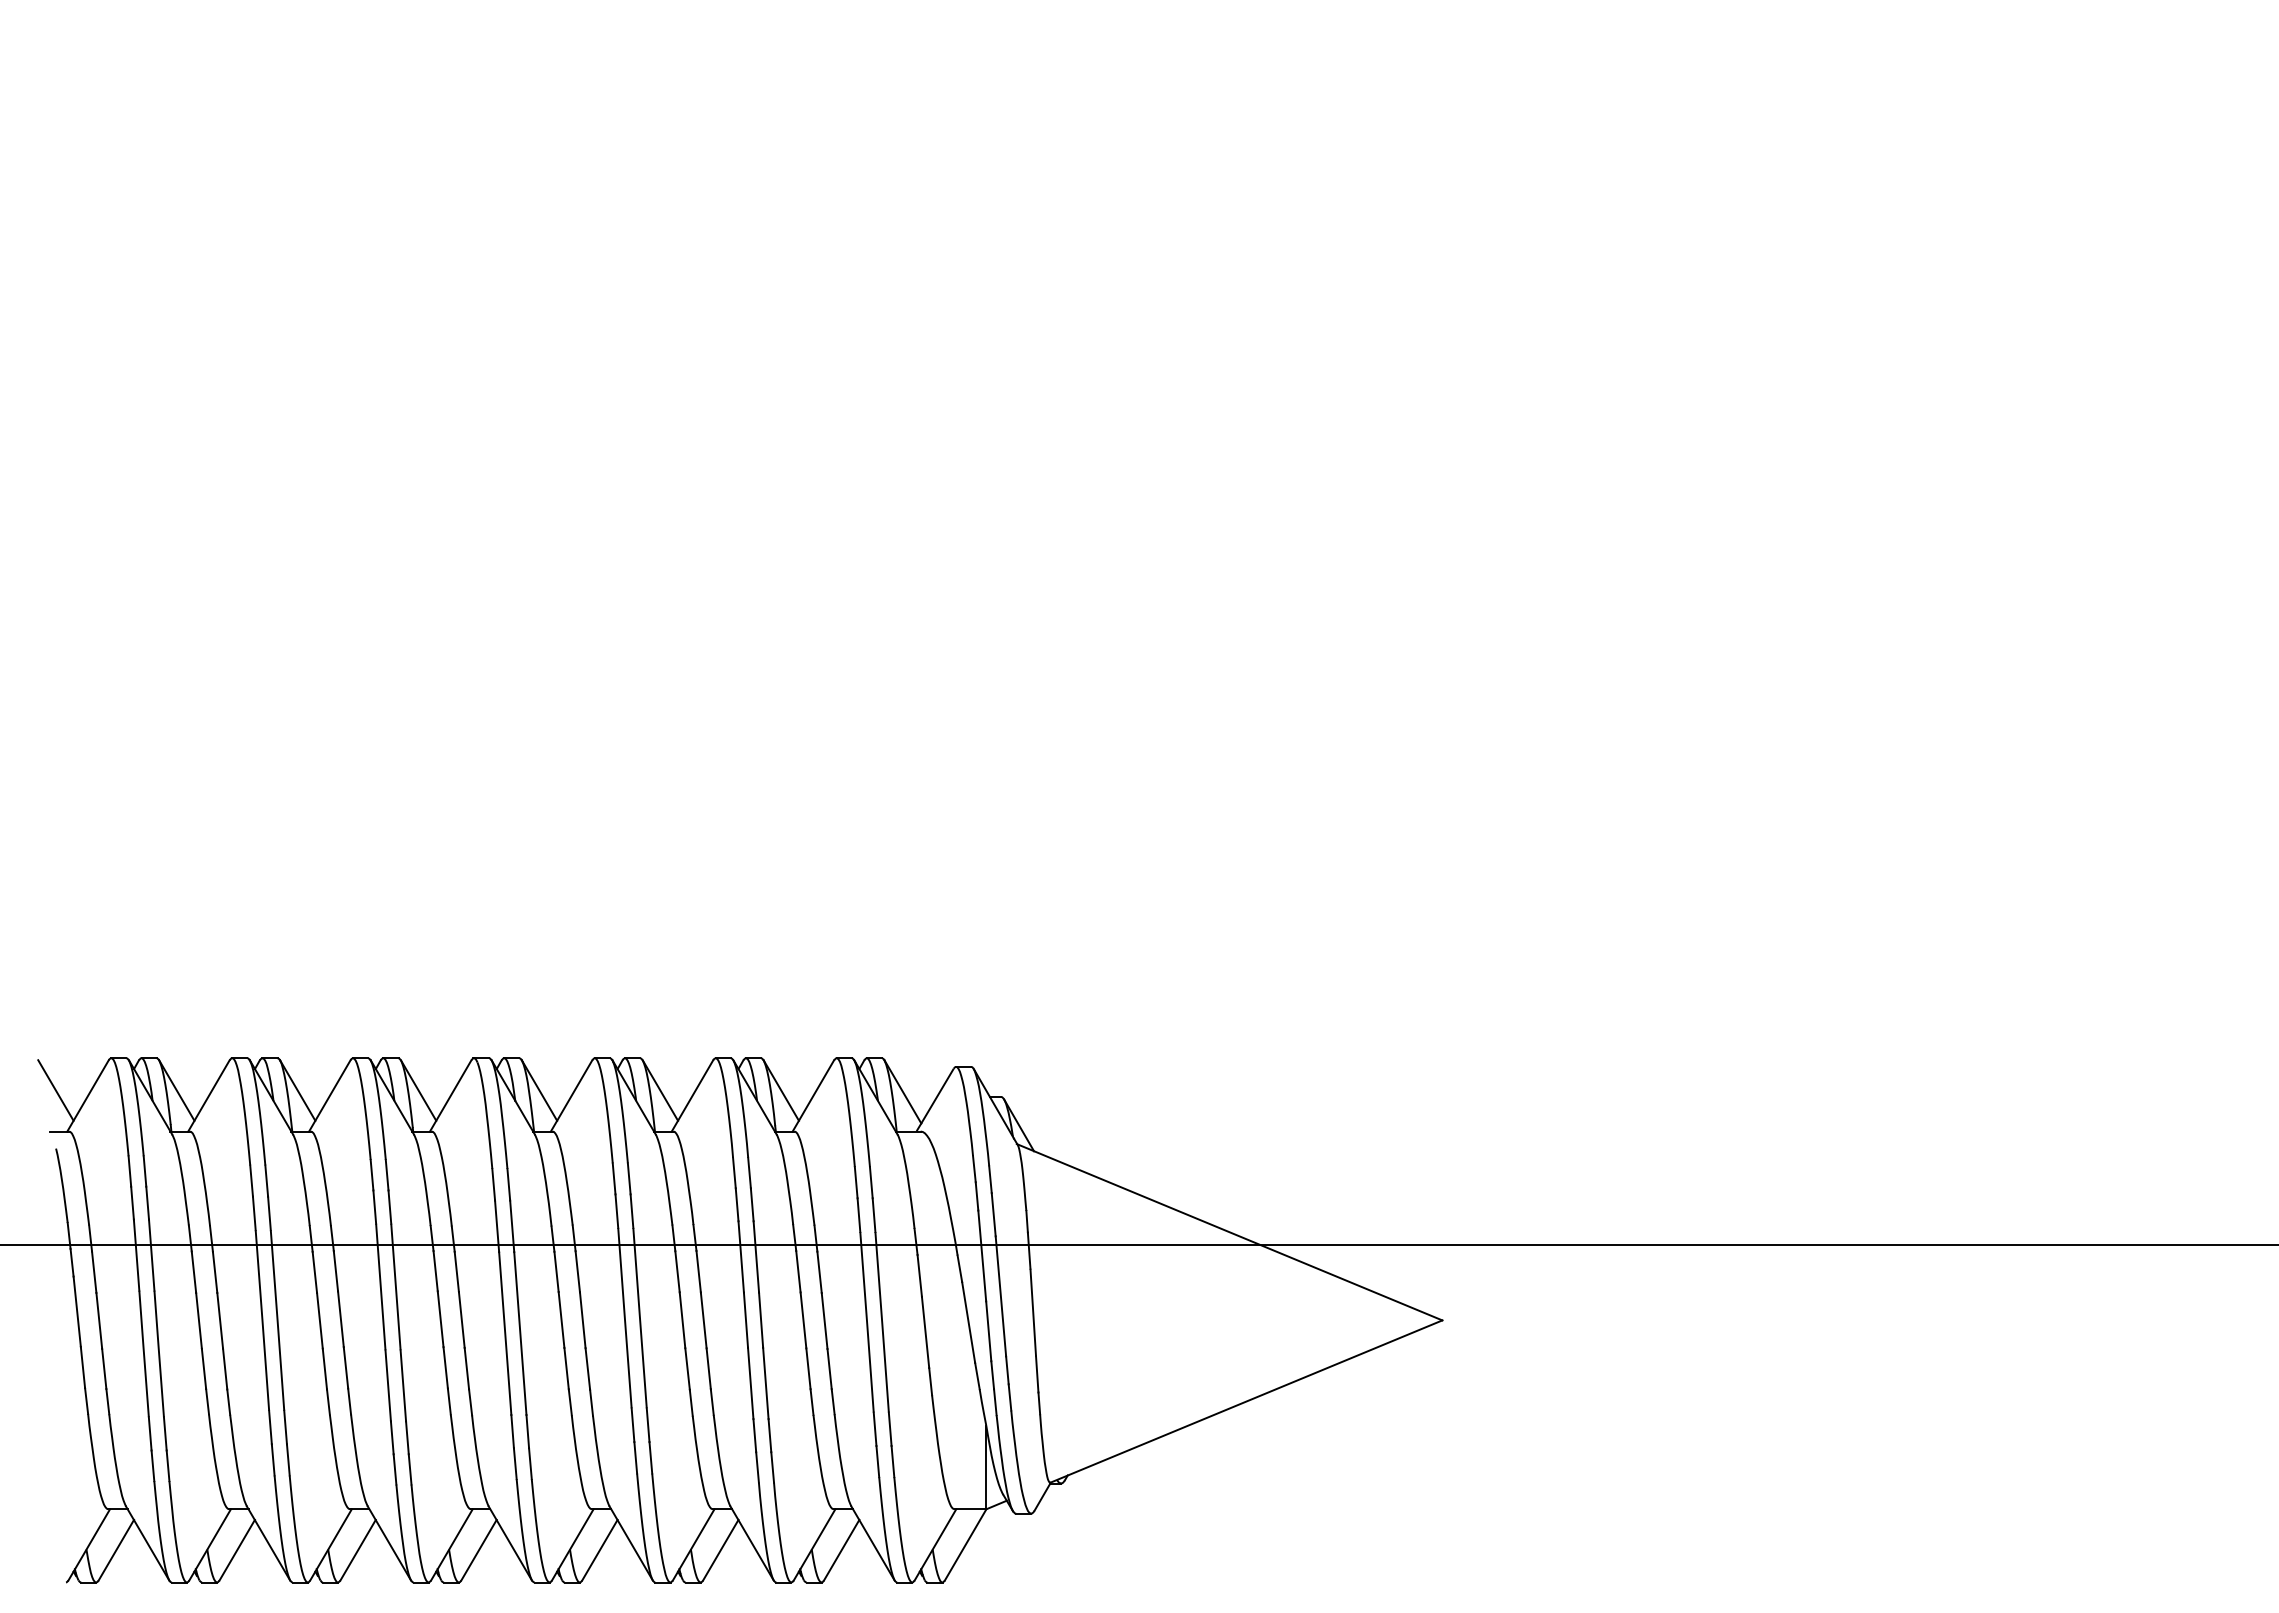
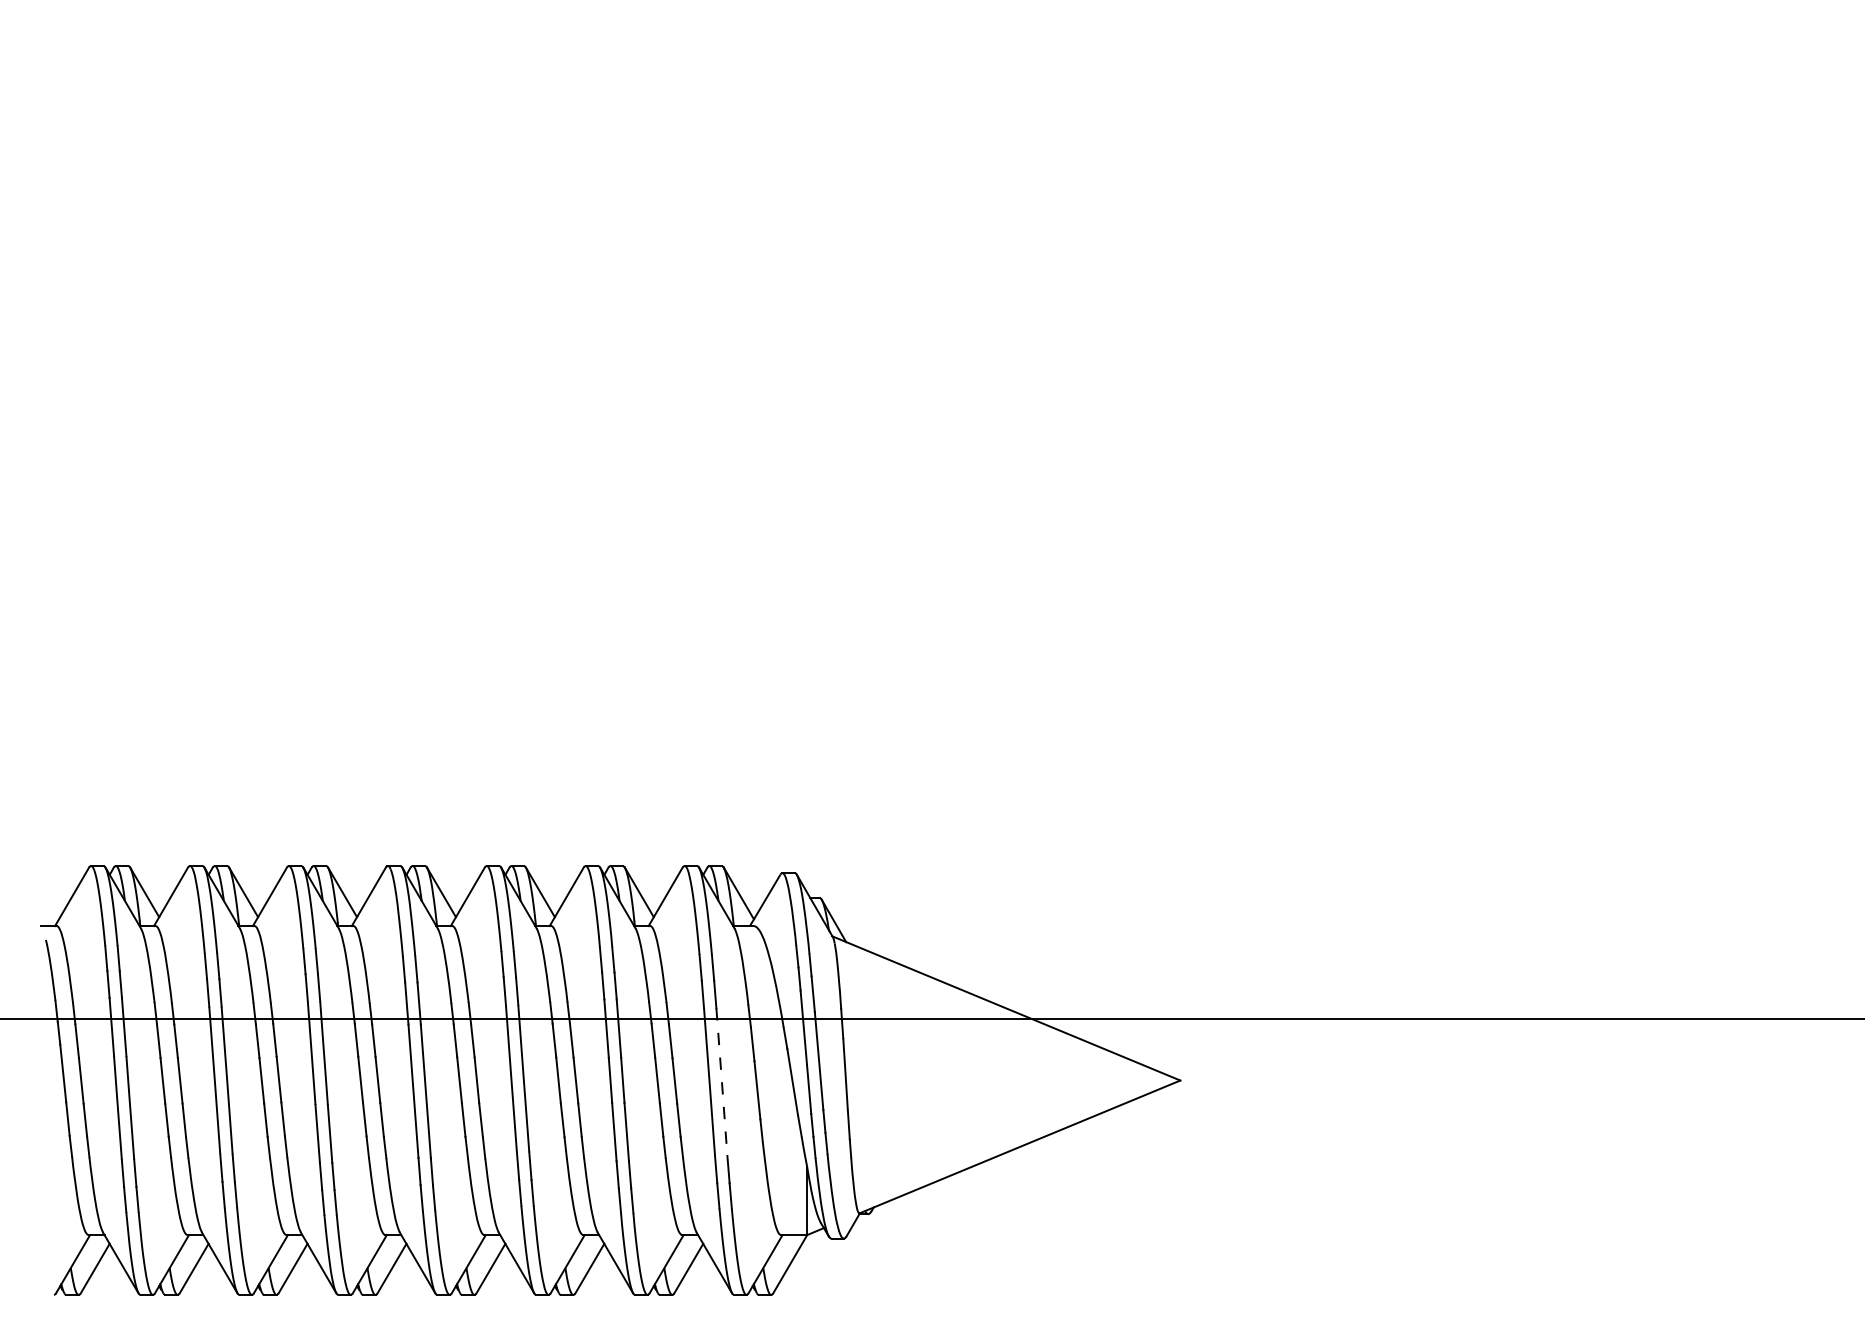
line: (55, 1090) -> (45, 892), removed
line: (882, 1322) -> (722, 1082), solid -> dashed

